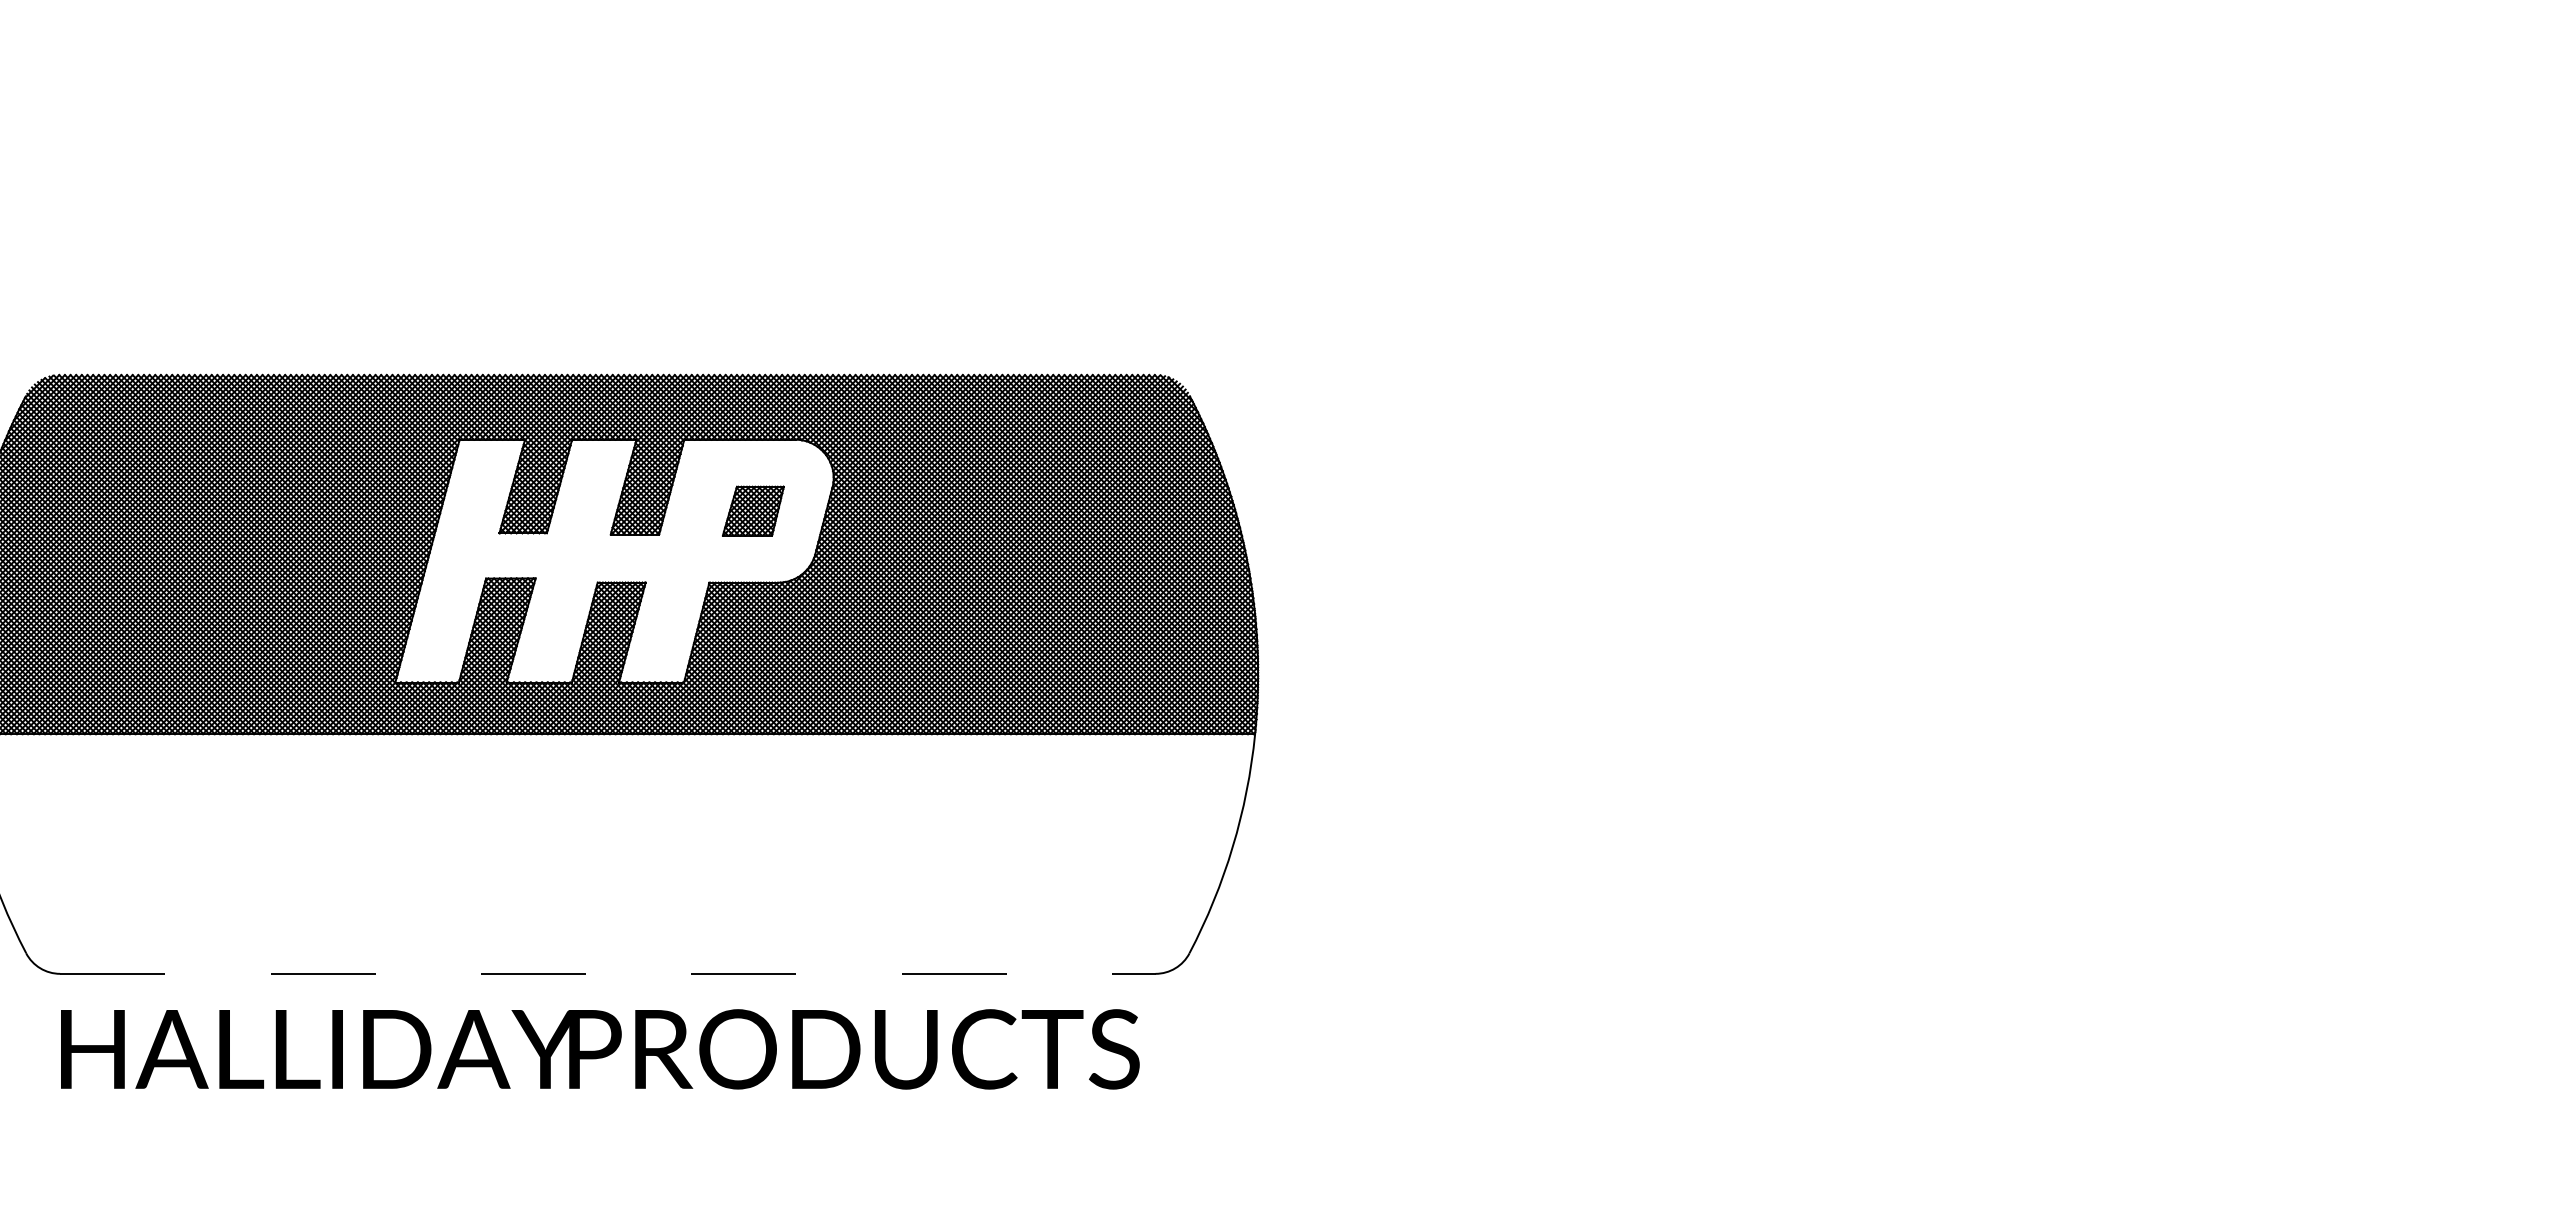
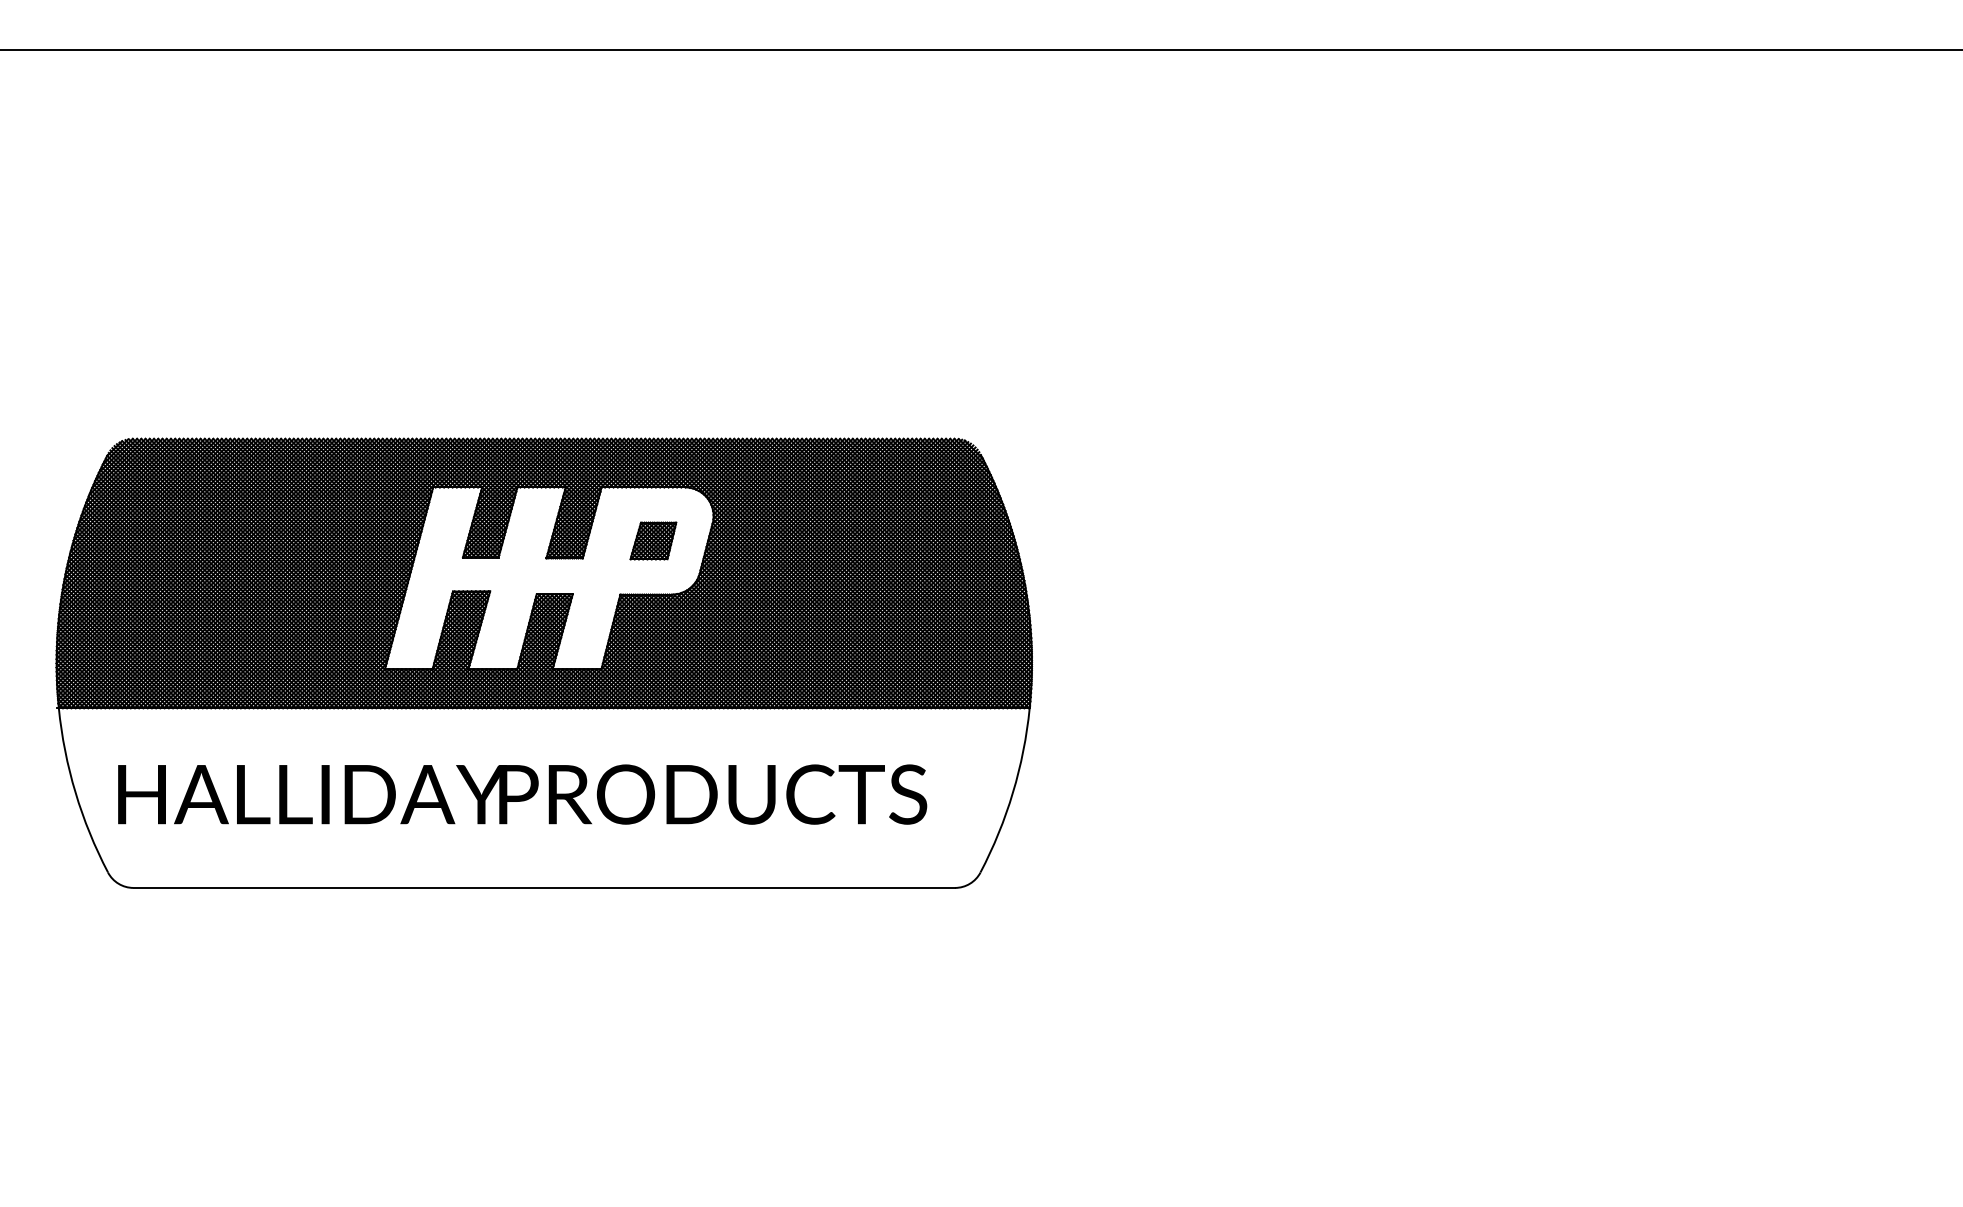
line: (608, 973) -> (544, 887), dashed -> solid
text: (600, 1049) -> (522, 794), moved

